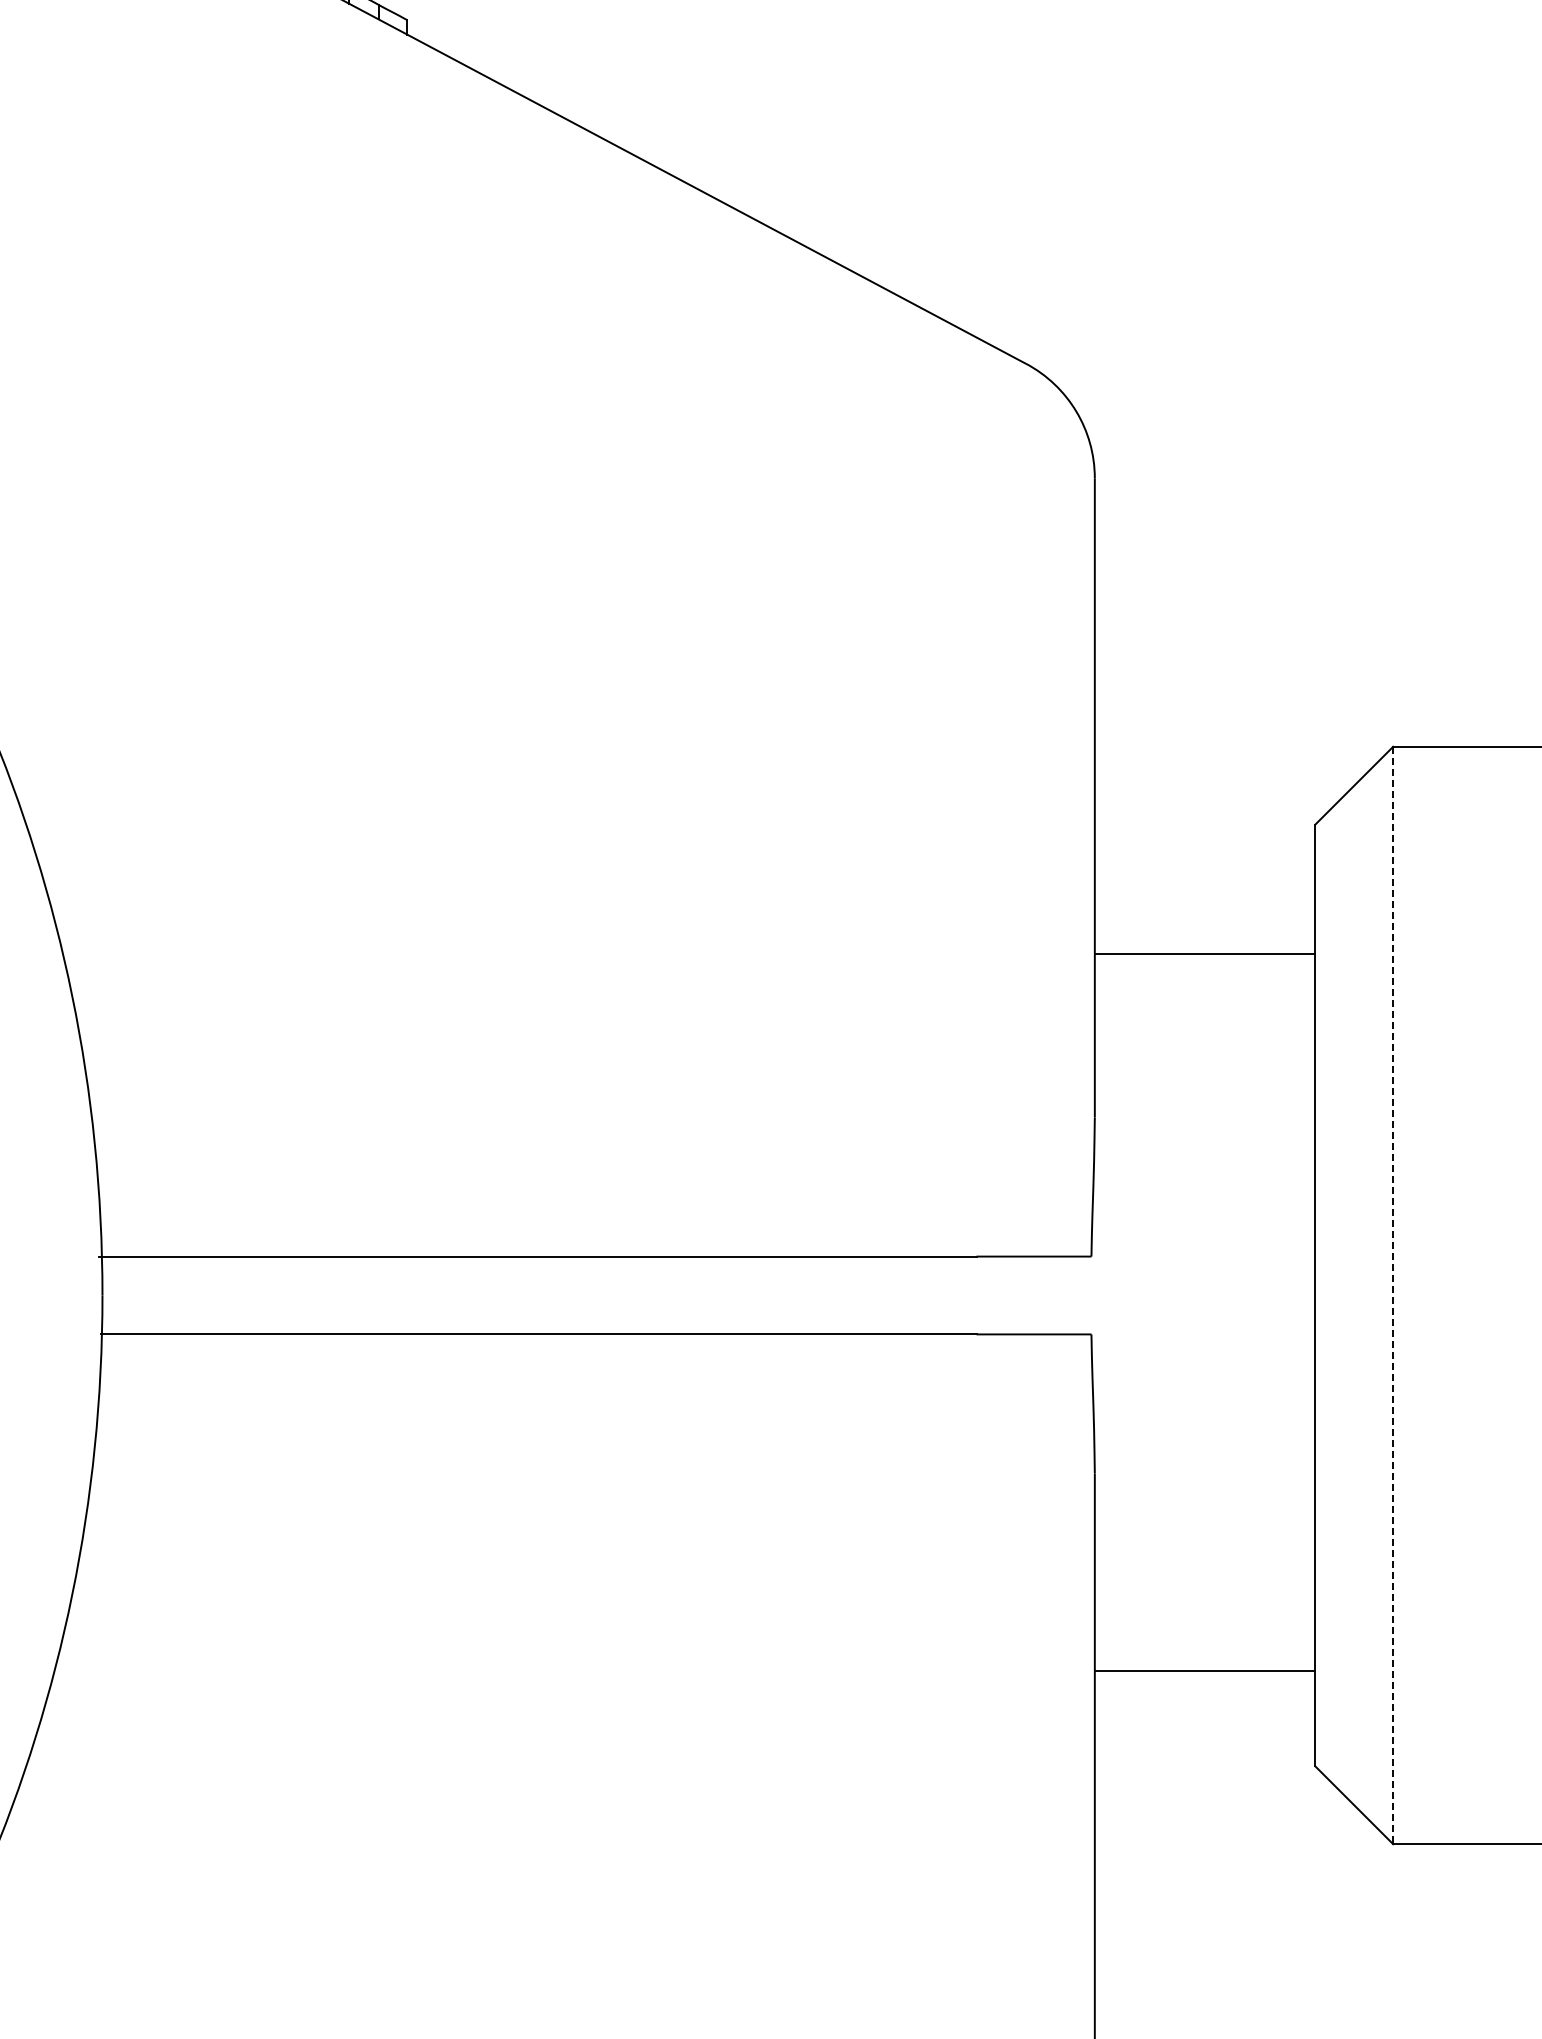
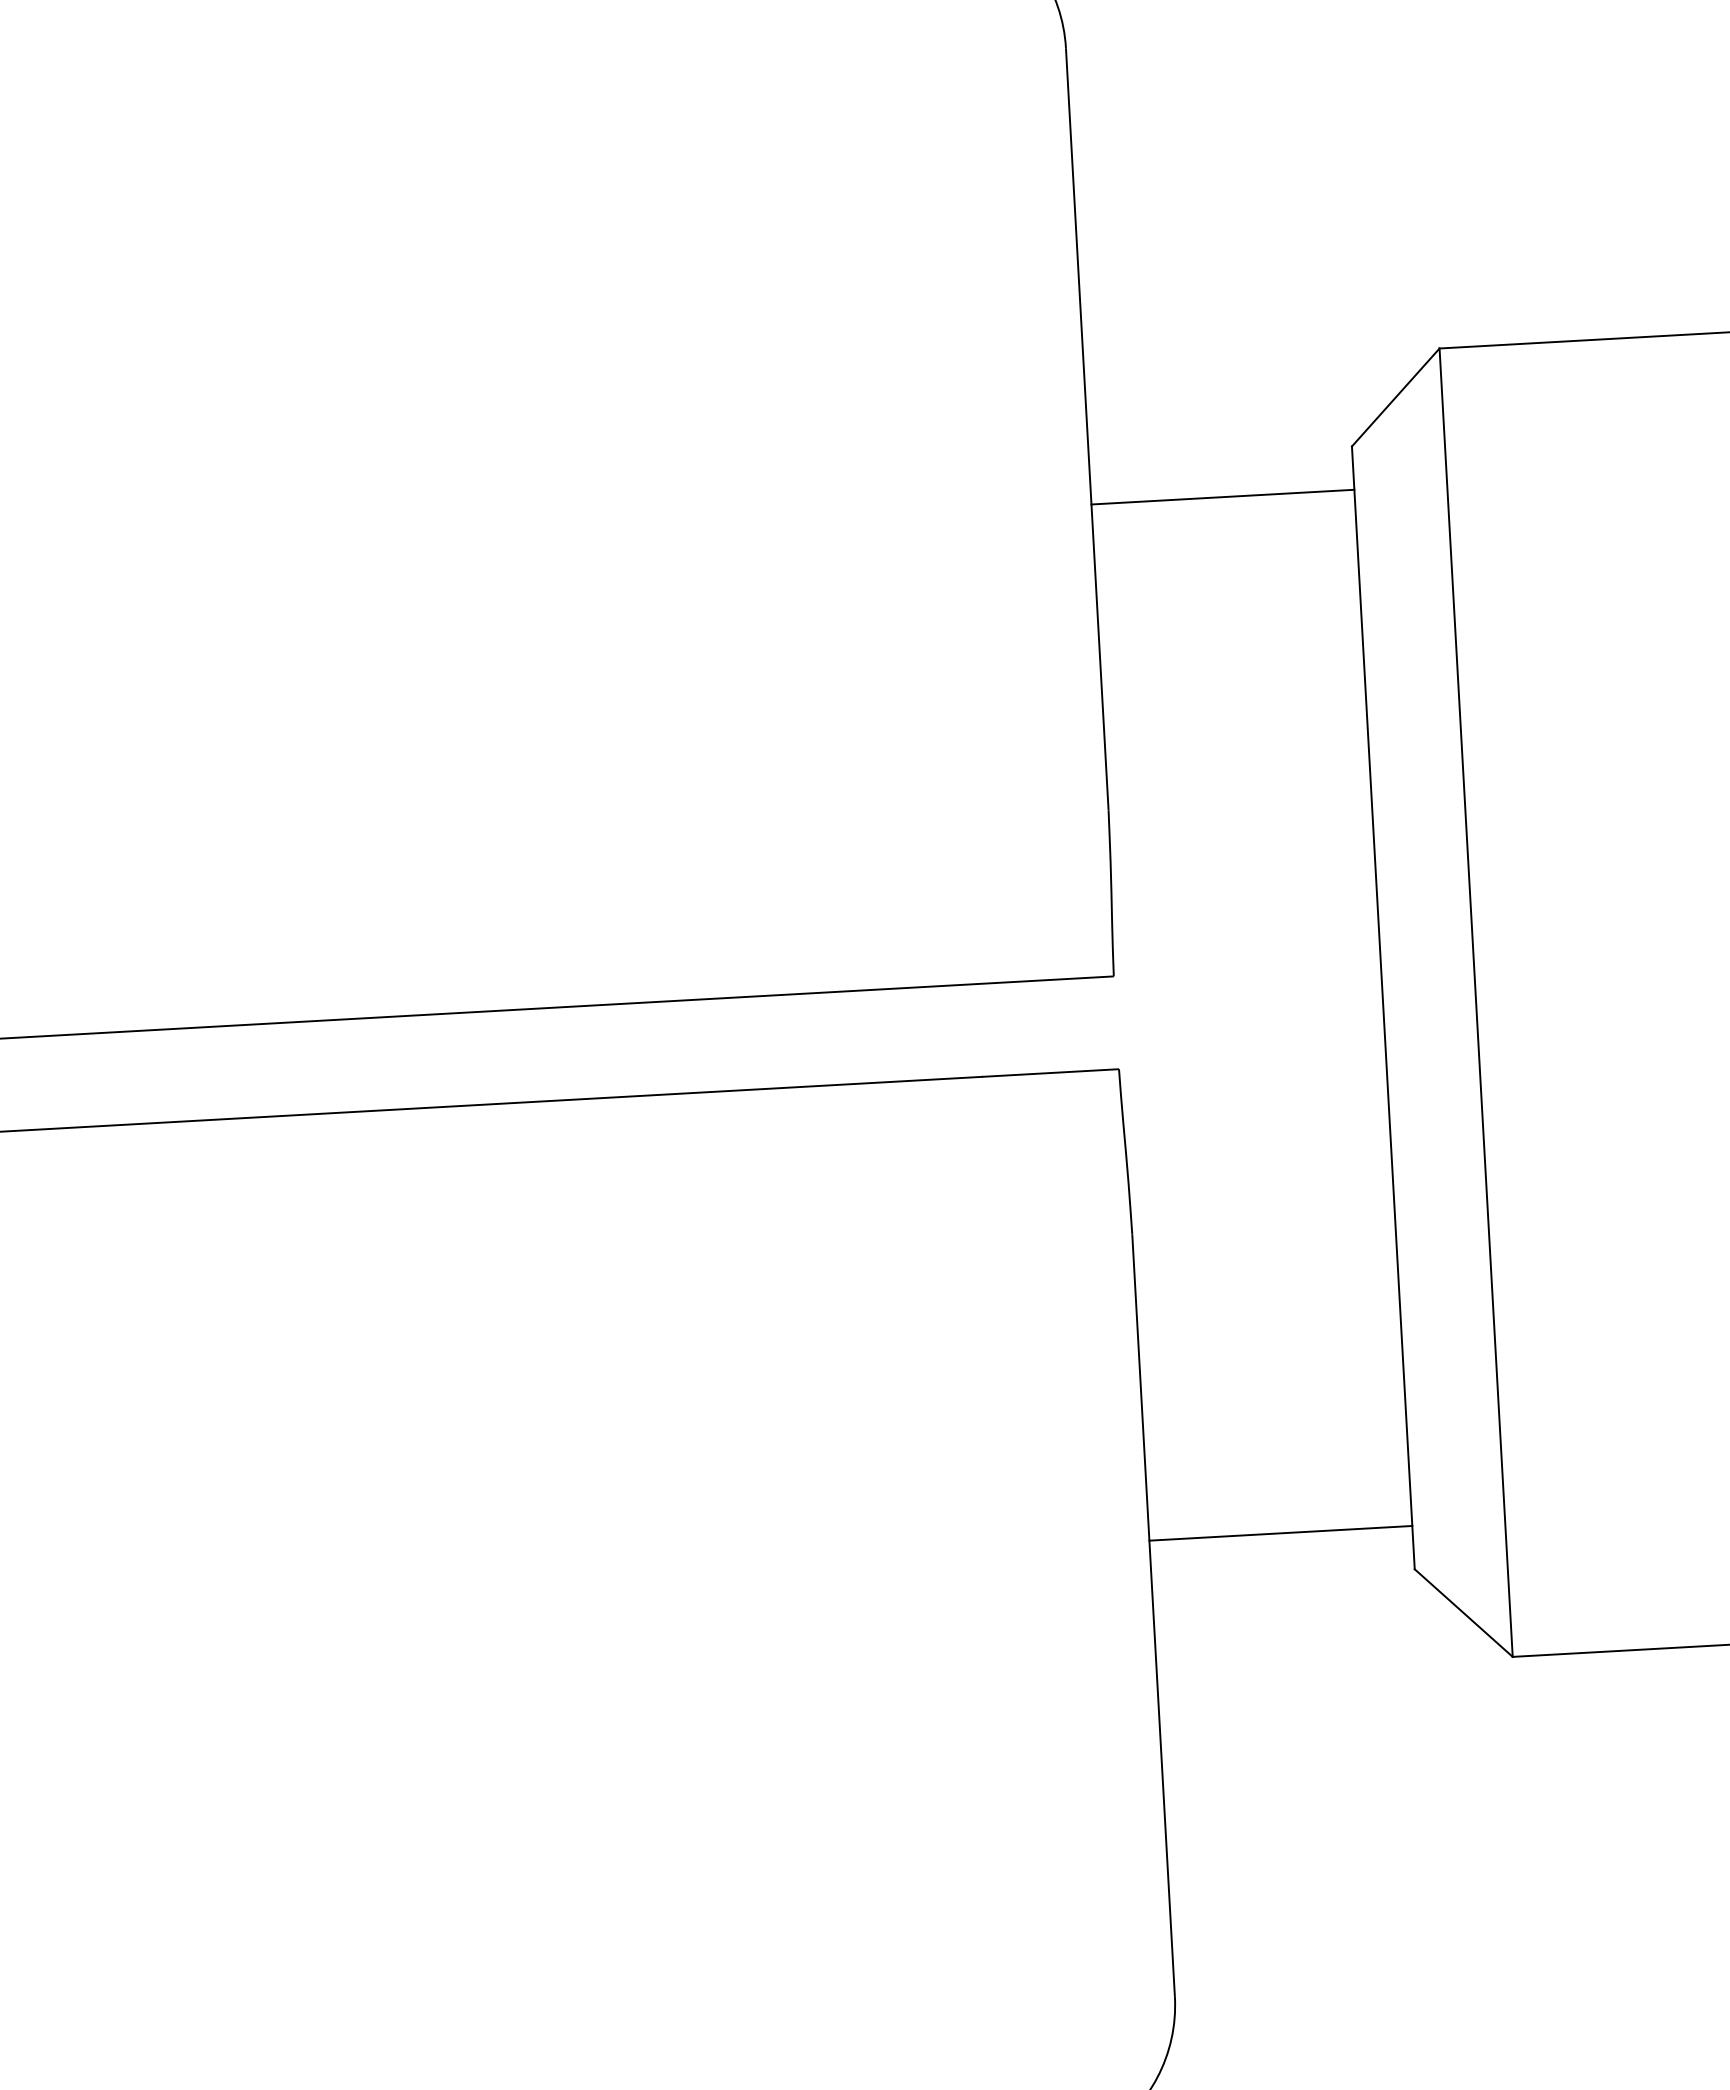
line: (1204, 953) -> (1222, 496), moved
line: (1393, 1295) -> (1476, 1002), dashed -> solid
line: (1204, 1671) -> (1280, 1533), moved

